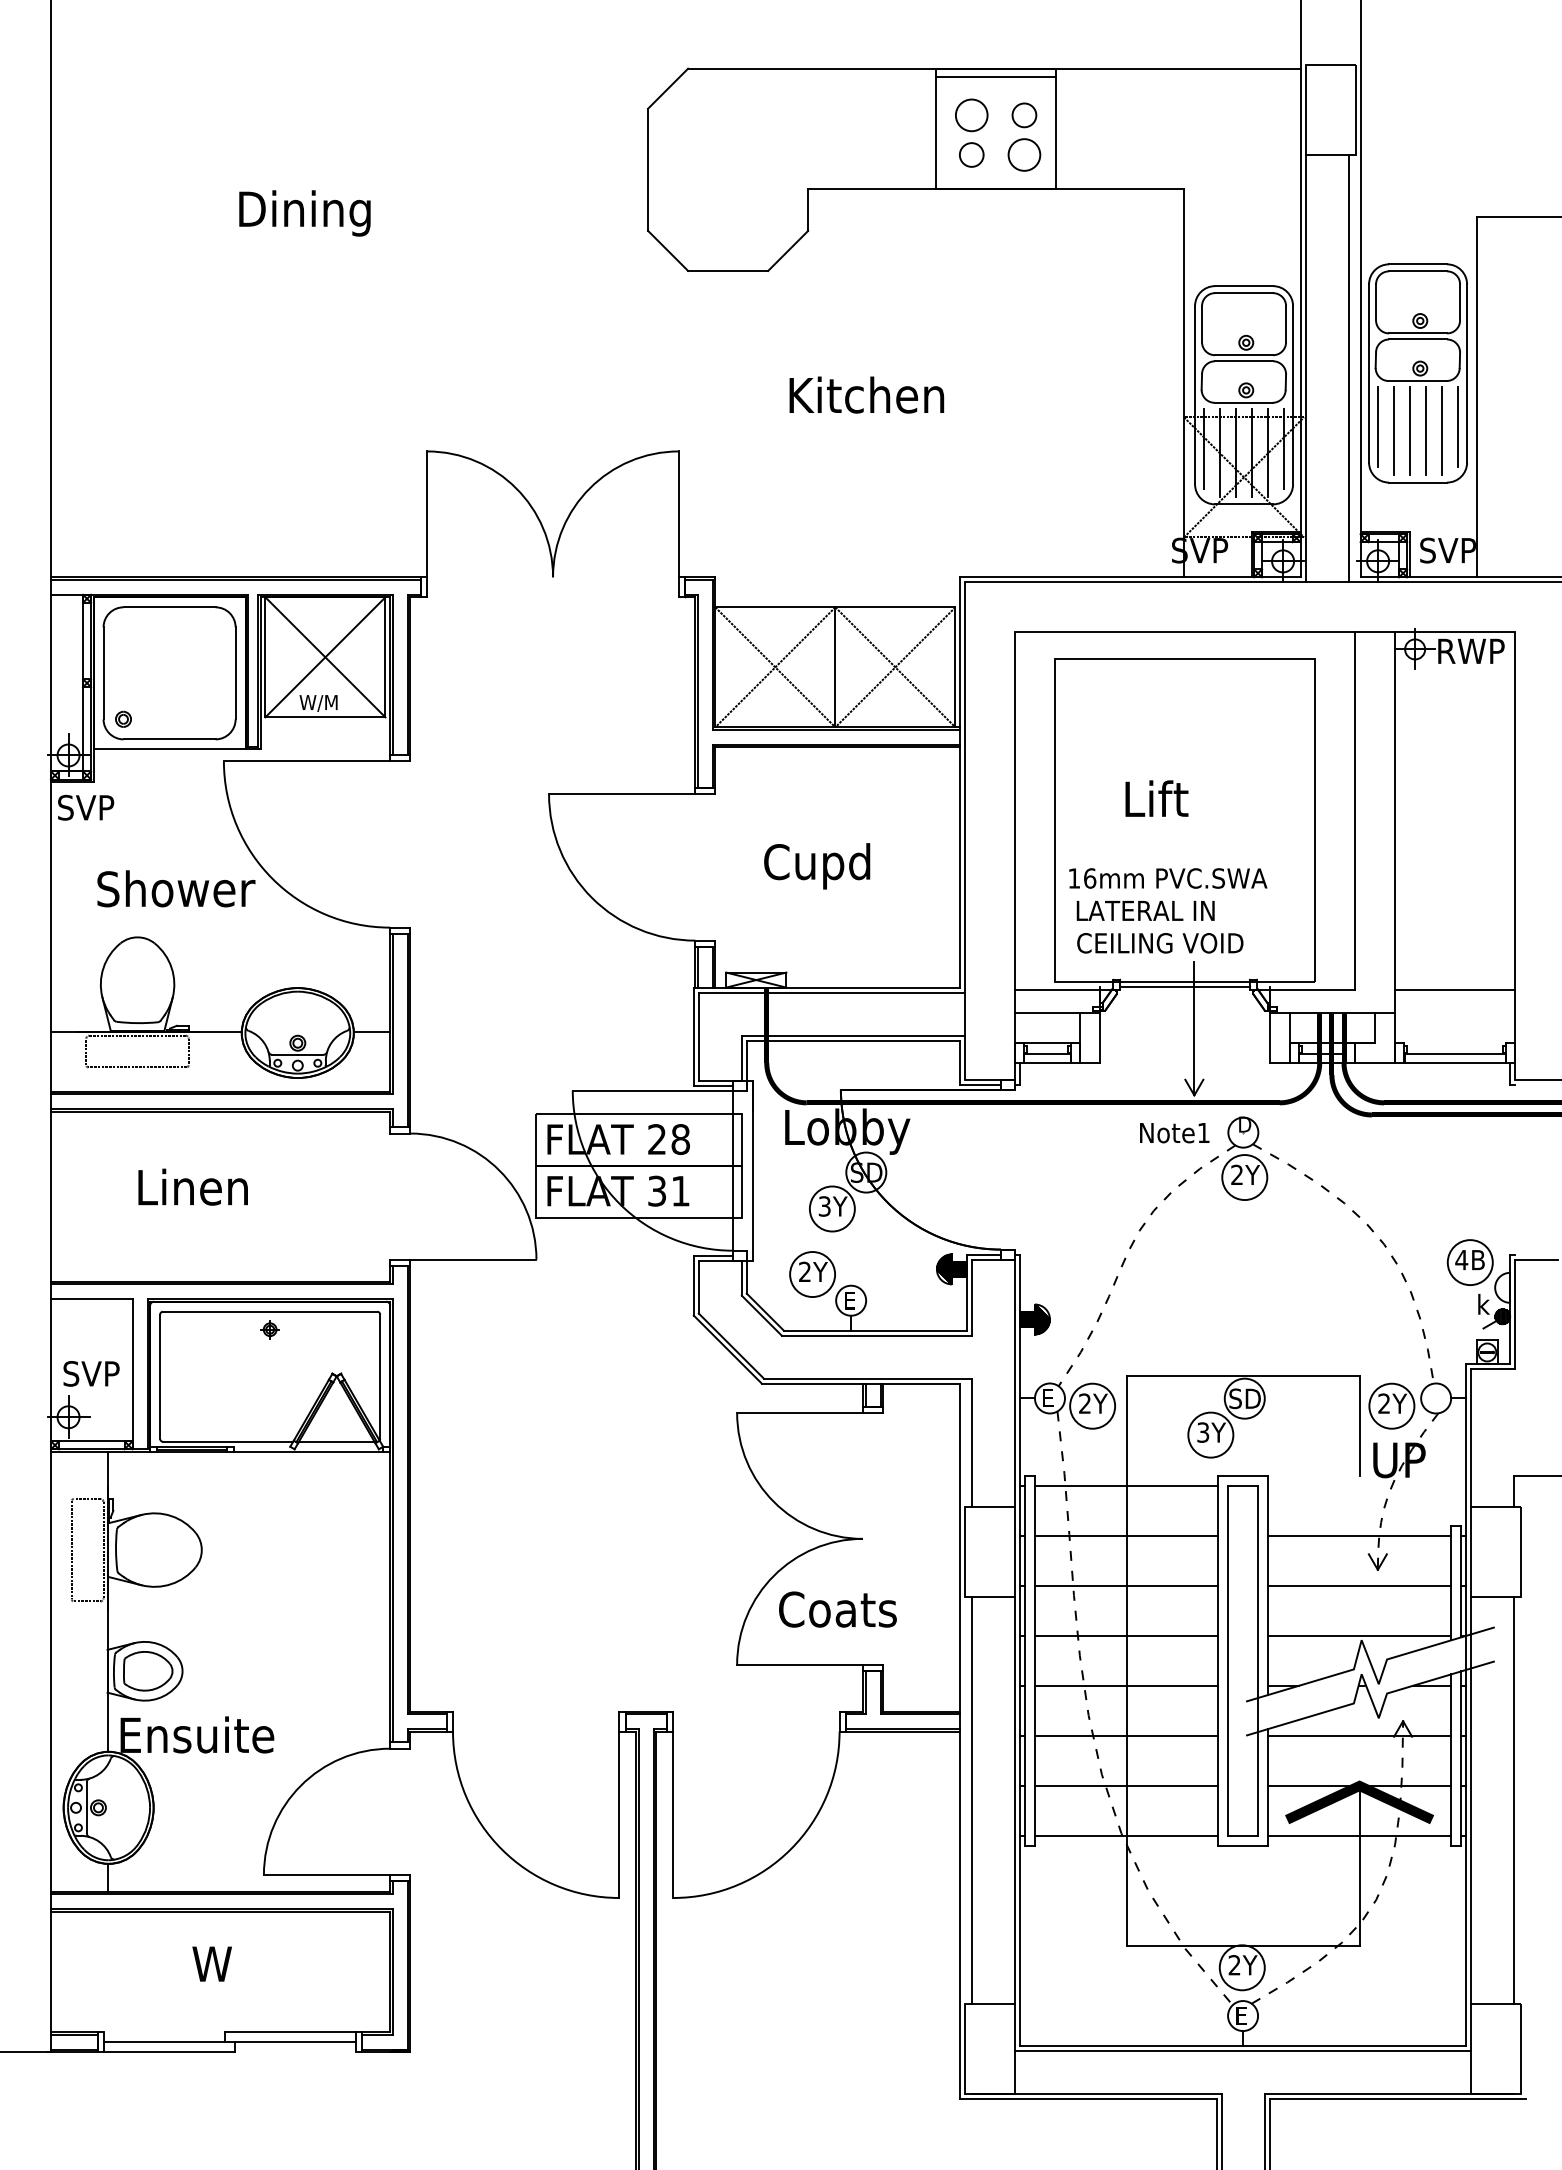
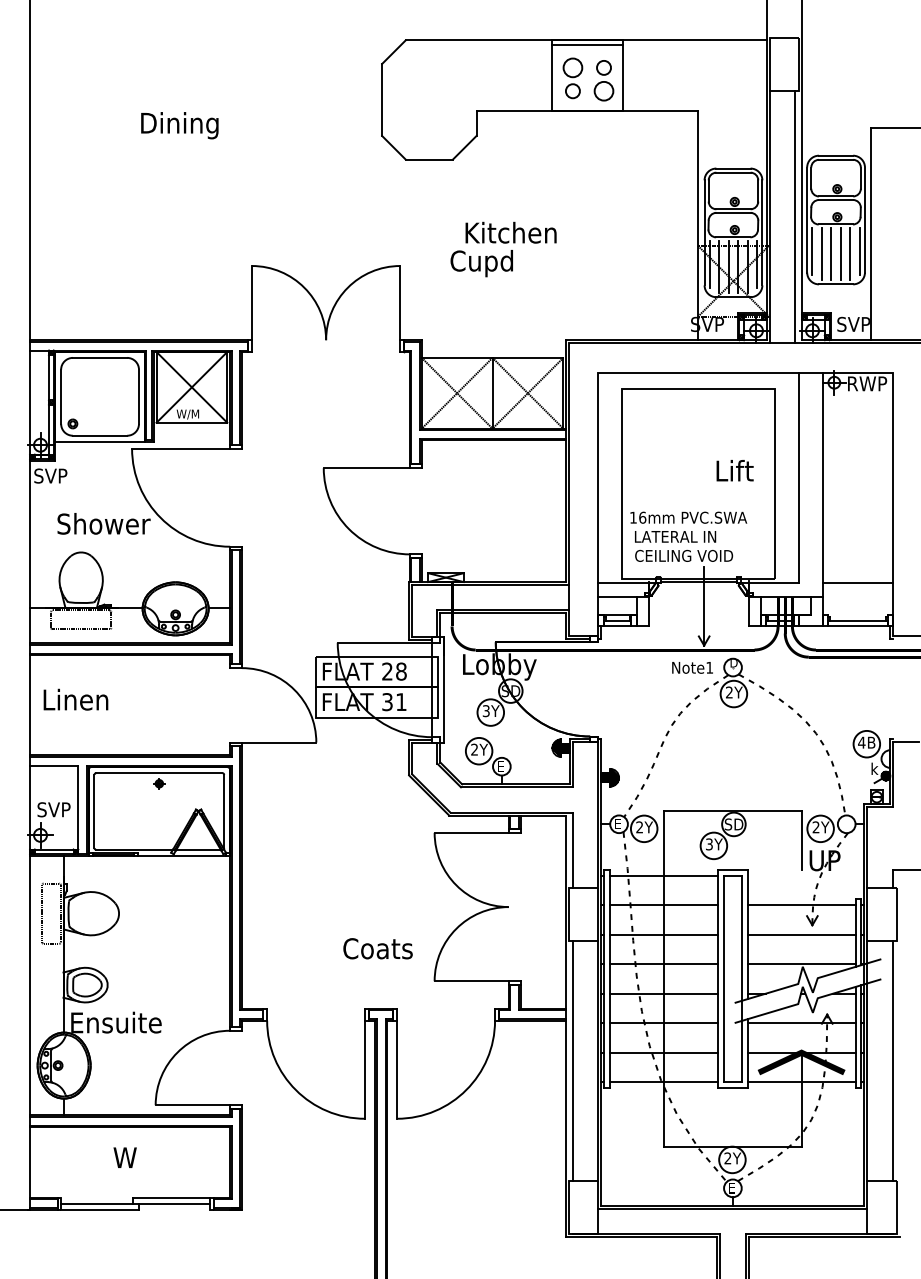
text: (1155, 798) -> (734, 470), moved
text: (816, 866) -> (481, 263), moved
text: (192, 1186) -> (75, 699), moved
text: (836, 1609) -> (377, 948), moved

